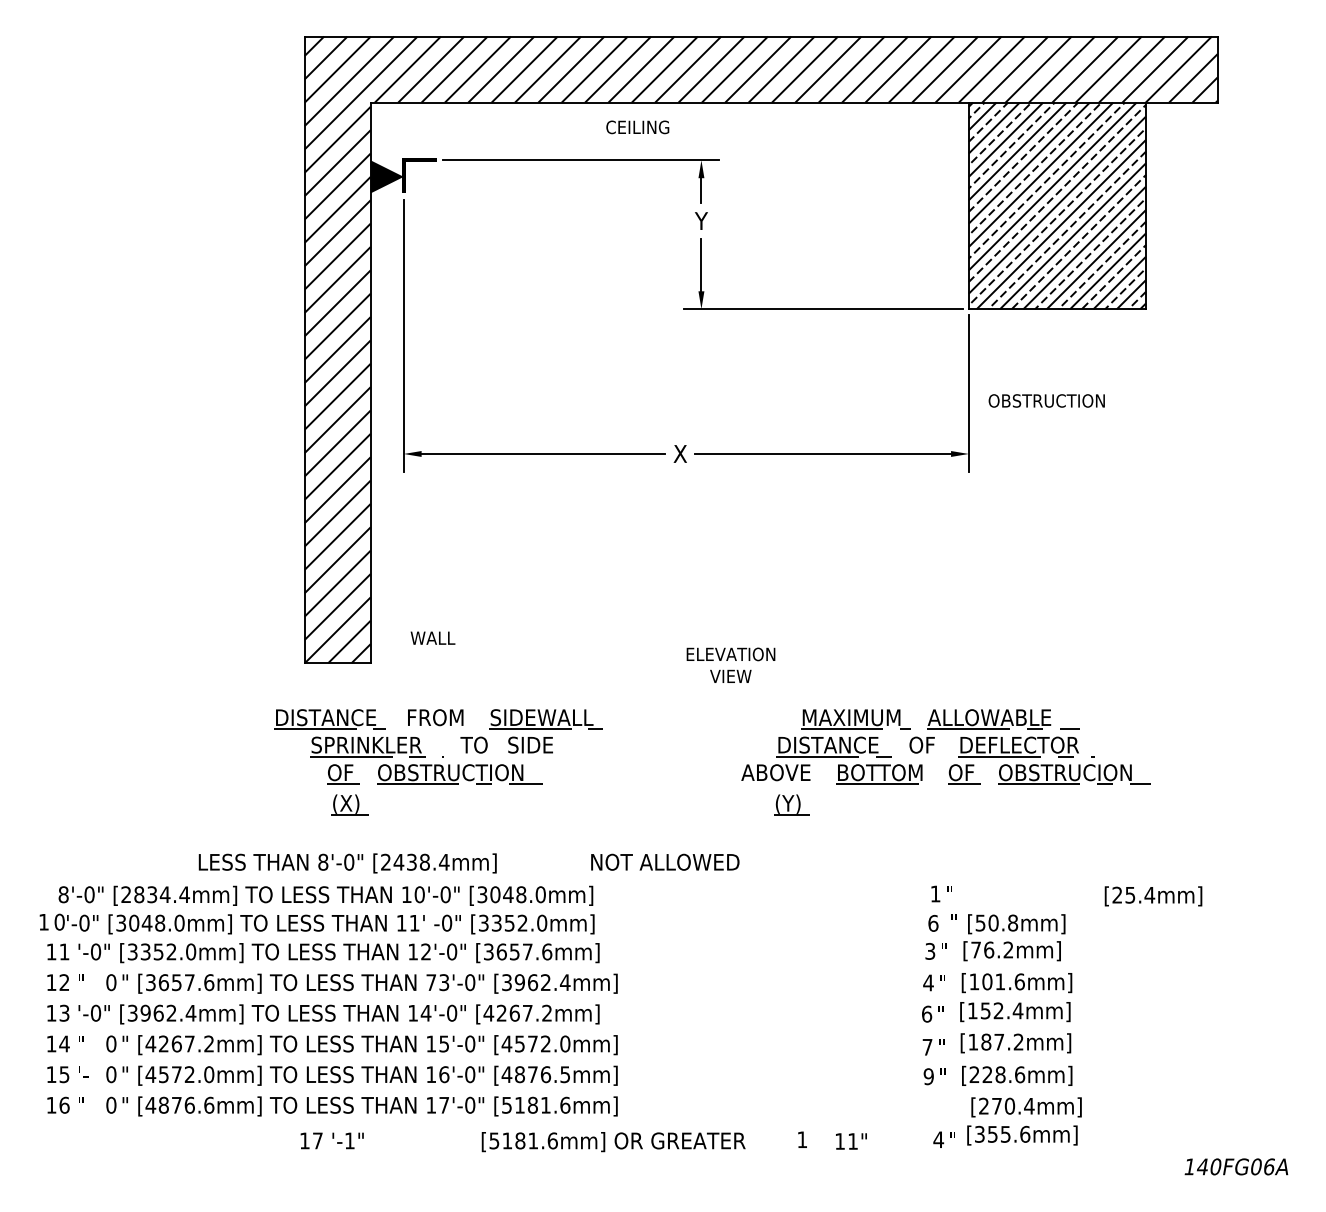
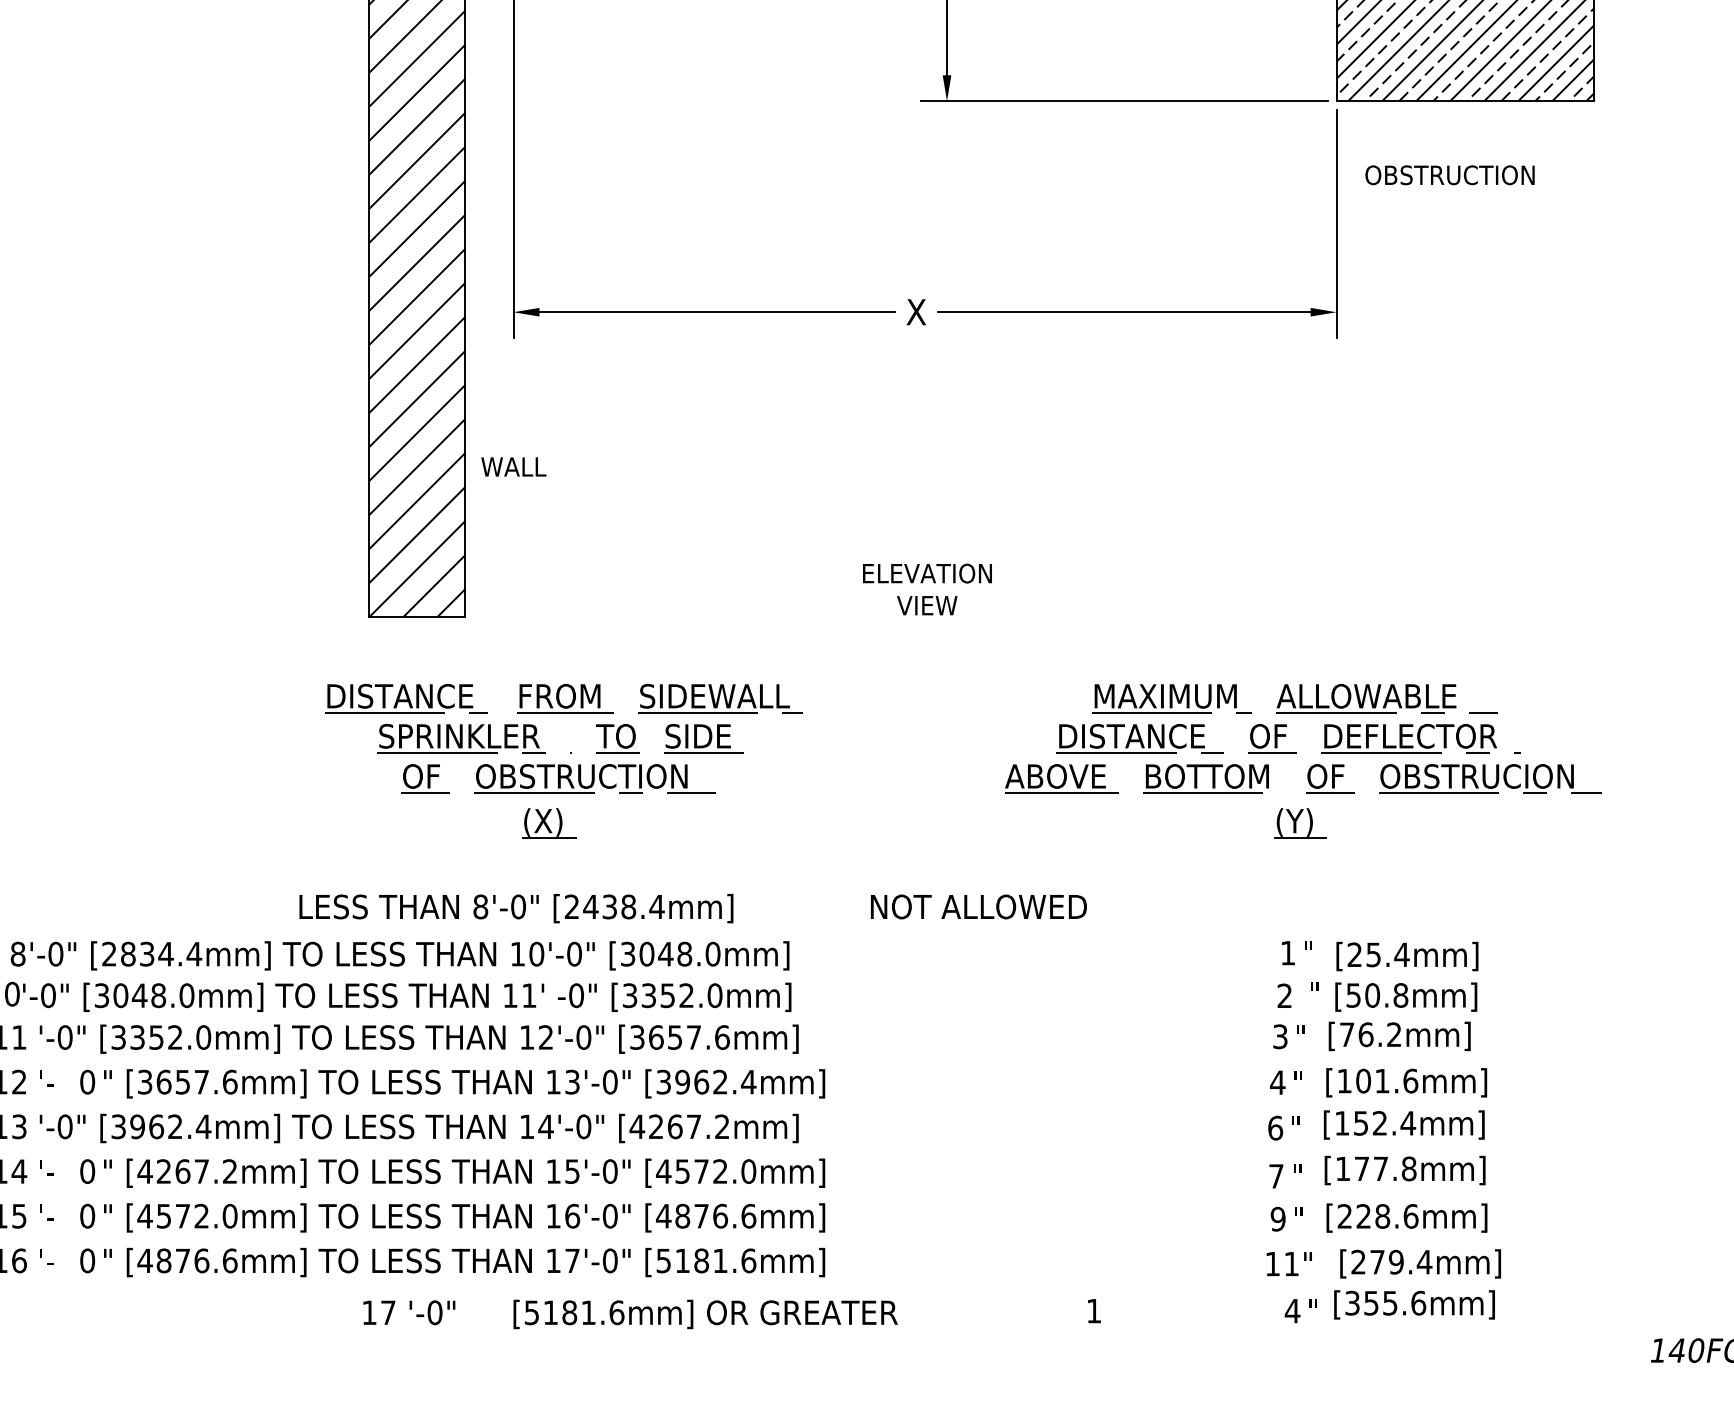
text: (1046, 400) -> (1449, 174), moved
text: (432, 637) -> (513, 465), moved
text: (730, 664) -> (926, 588), moved
line: (438, 729) -> (564, 713), added
line: (475, 756) -> (617, 752), added
line: (533, 756) -> (702, 752), added
line: (924, 756) -> (1271, 752), added
line: (780, 784) -> (1062, 793), added
part: (349, 804) -> (548, 822), moved
part: (791, 804) -> (1299, 822), moved
text: (468, 863) -> (692, 908), moved
text: (1153, 896) -> (1407, 956), moved
text: (933, 922) -> (1285, 994), 6 -> 2
text: (85, 979) -> (49, 1077), " -> '-
text: (430, 982) -> (552, 1082), 73'-0" -> 13'-0"
text: (85, 1041) -> (49, 1167), " -> '-
text: (1002, 1041) -> (1385, 1167), [187.2mm] -> [177.8mm]
text: (565, 1074) -> (749, 1216), [4876.5mm] -> [4876.6mm]
text: (85, 1102) -> (49, 1256), " -> '-
text: (1009, 1106) -> (1395, 1262), [270.4mm] -> [279.4mm]
text: (349, 1140) -> (434, 1312), '-1" -> '-0"
text: (851, 1141) -> (1289, 1264), moved
text: (613, 1142) -> (705, 1315), moved

